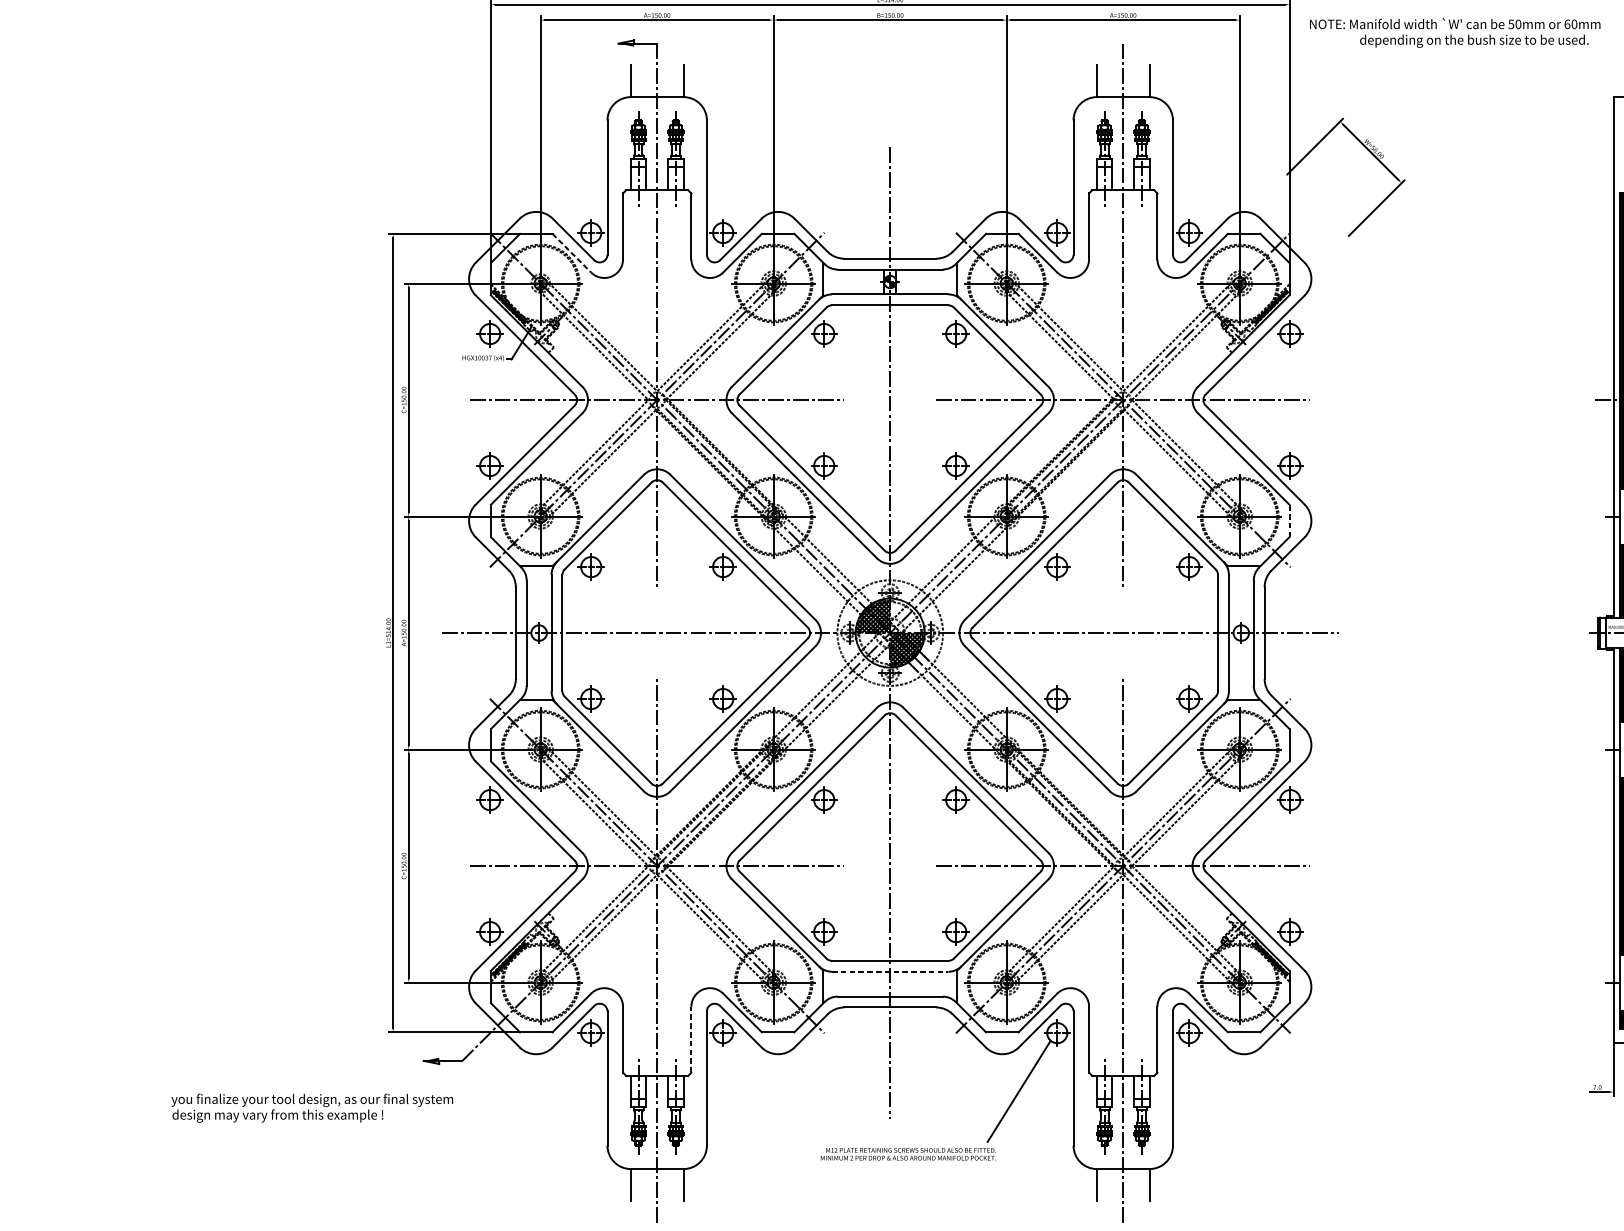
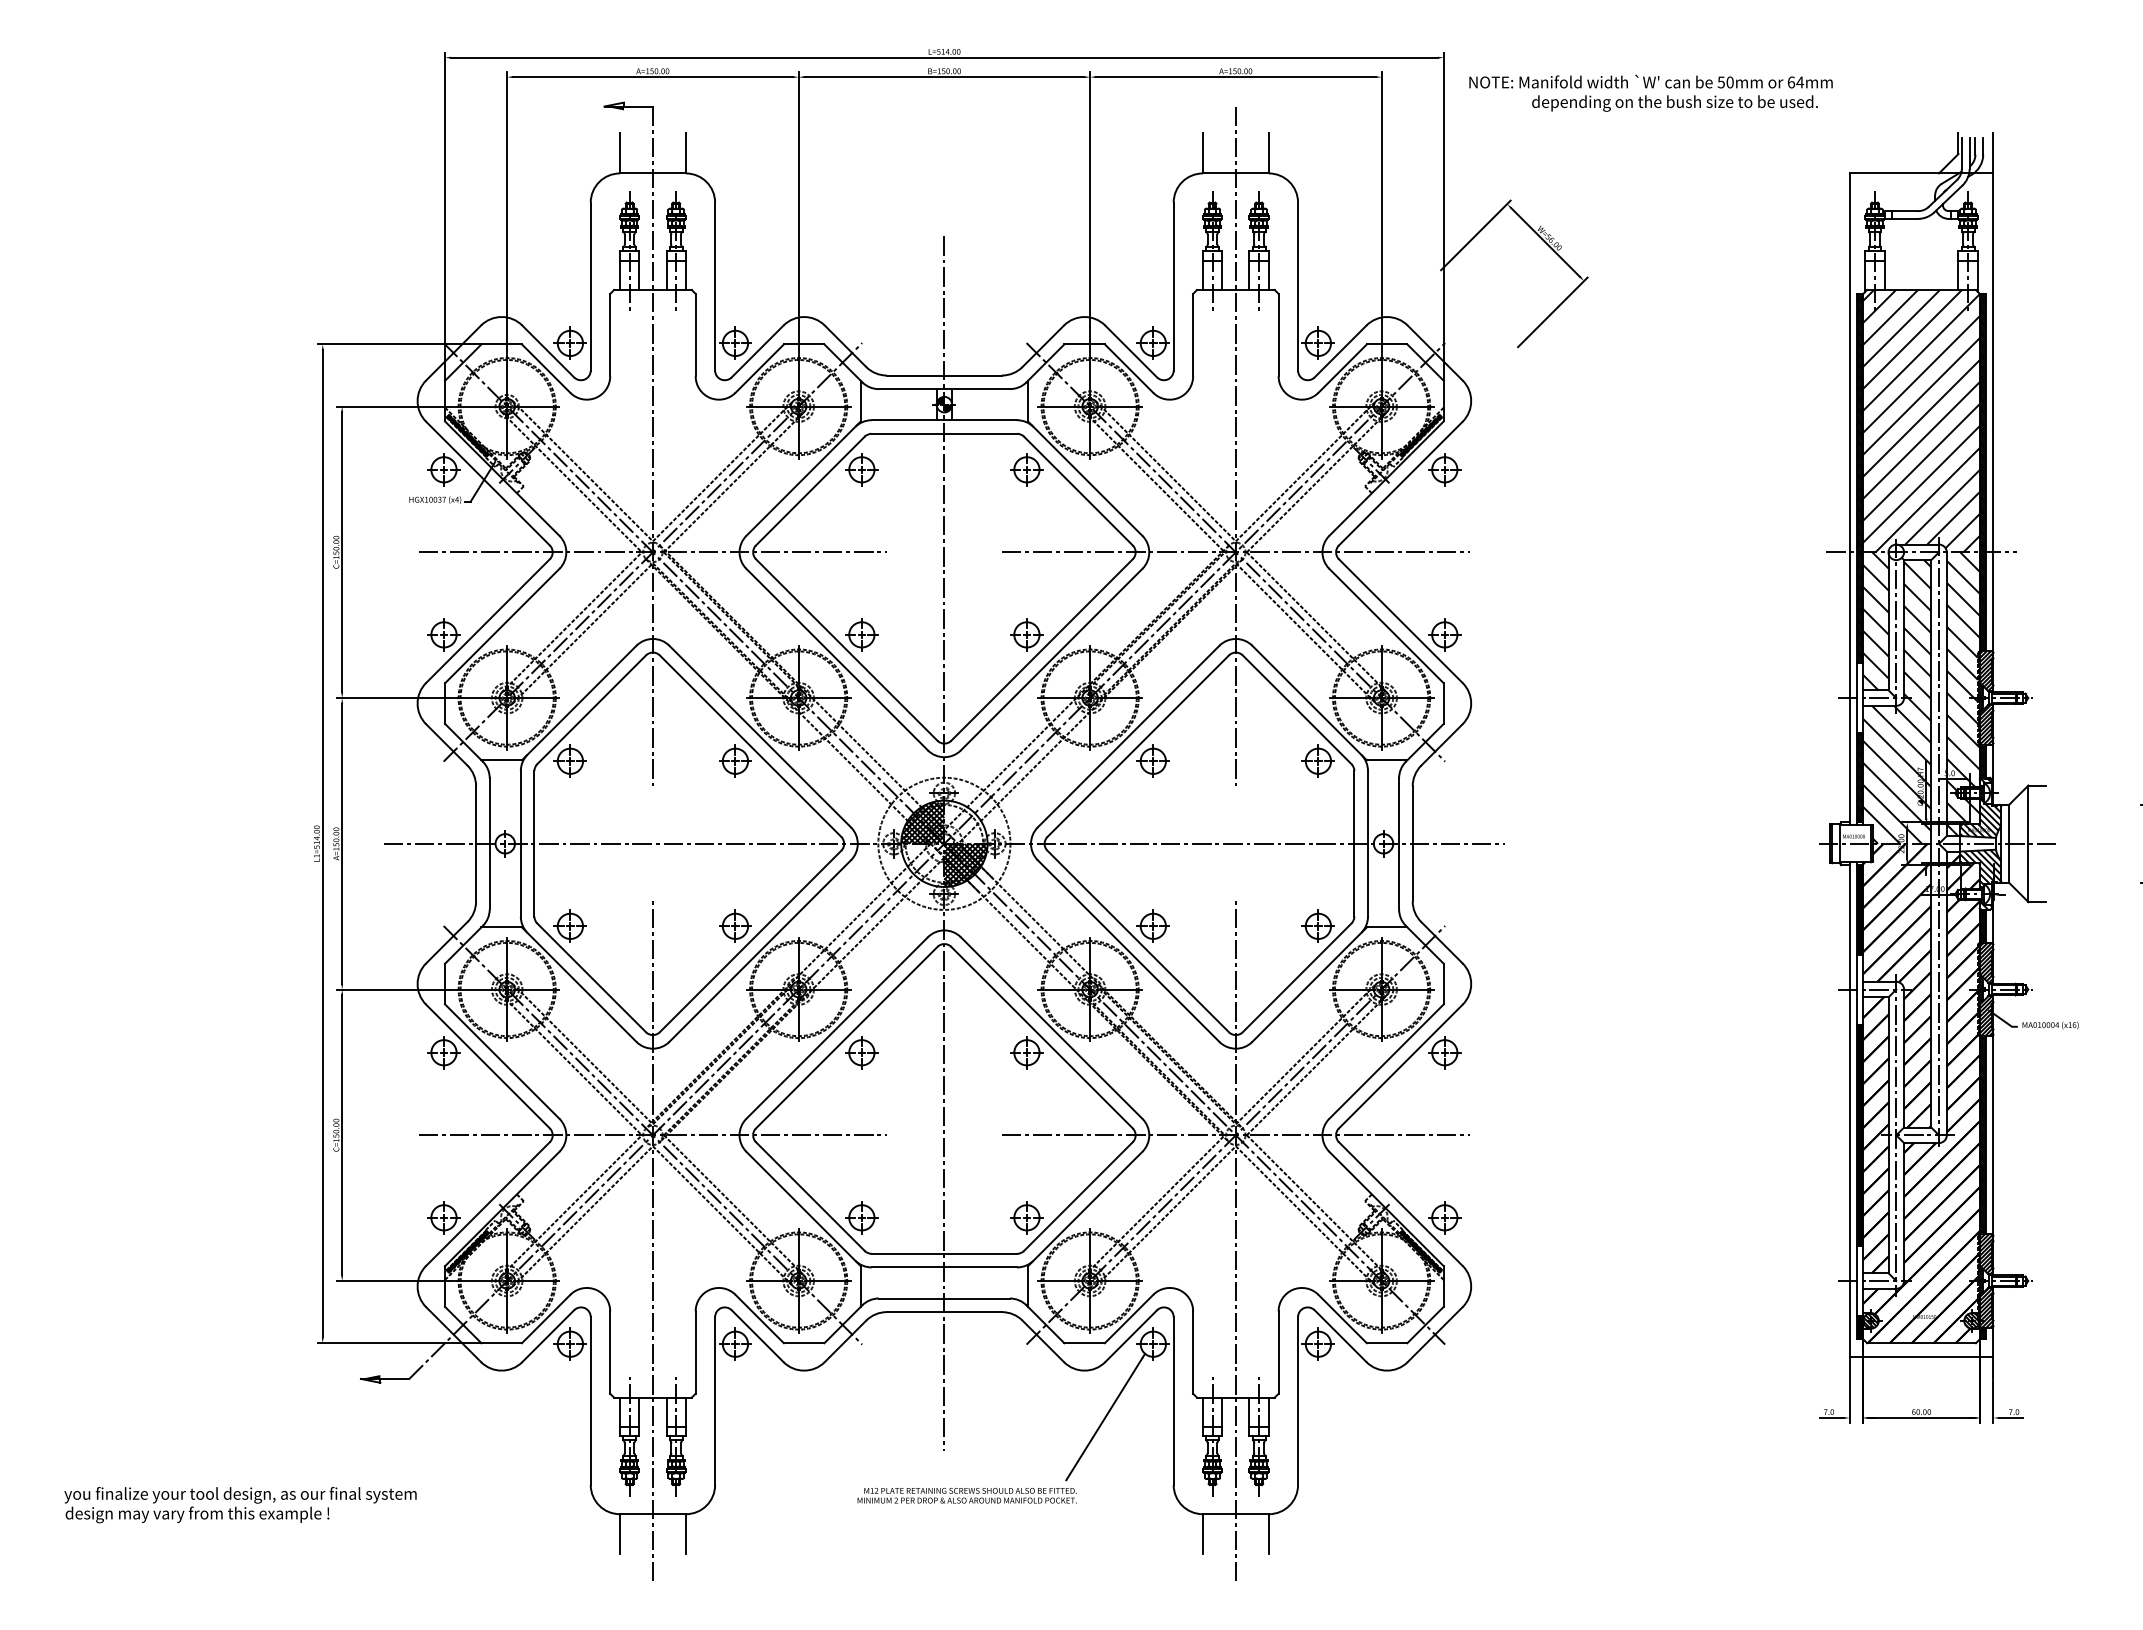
text: (1574, 24) -> (1800, 82), 60mm -> 64mm
line: (572, 253) -> (546, 369), dashed -> solid
line: (1289, 520) -> (1443, 703), dashed -> solid
line: (890, 971) -> (944, 1267), dashed -> solid
line: (691, 1039) -> (695, 1352), dashed -> solid
text: (312, 1108) -> (240, 1505), moved

